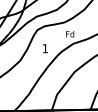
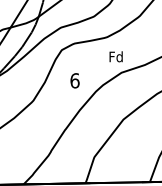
text: (45, 48) -> (75, 80), 1 -> 6

